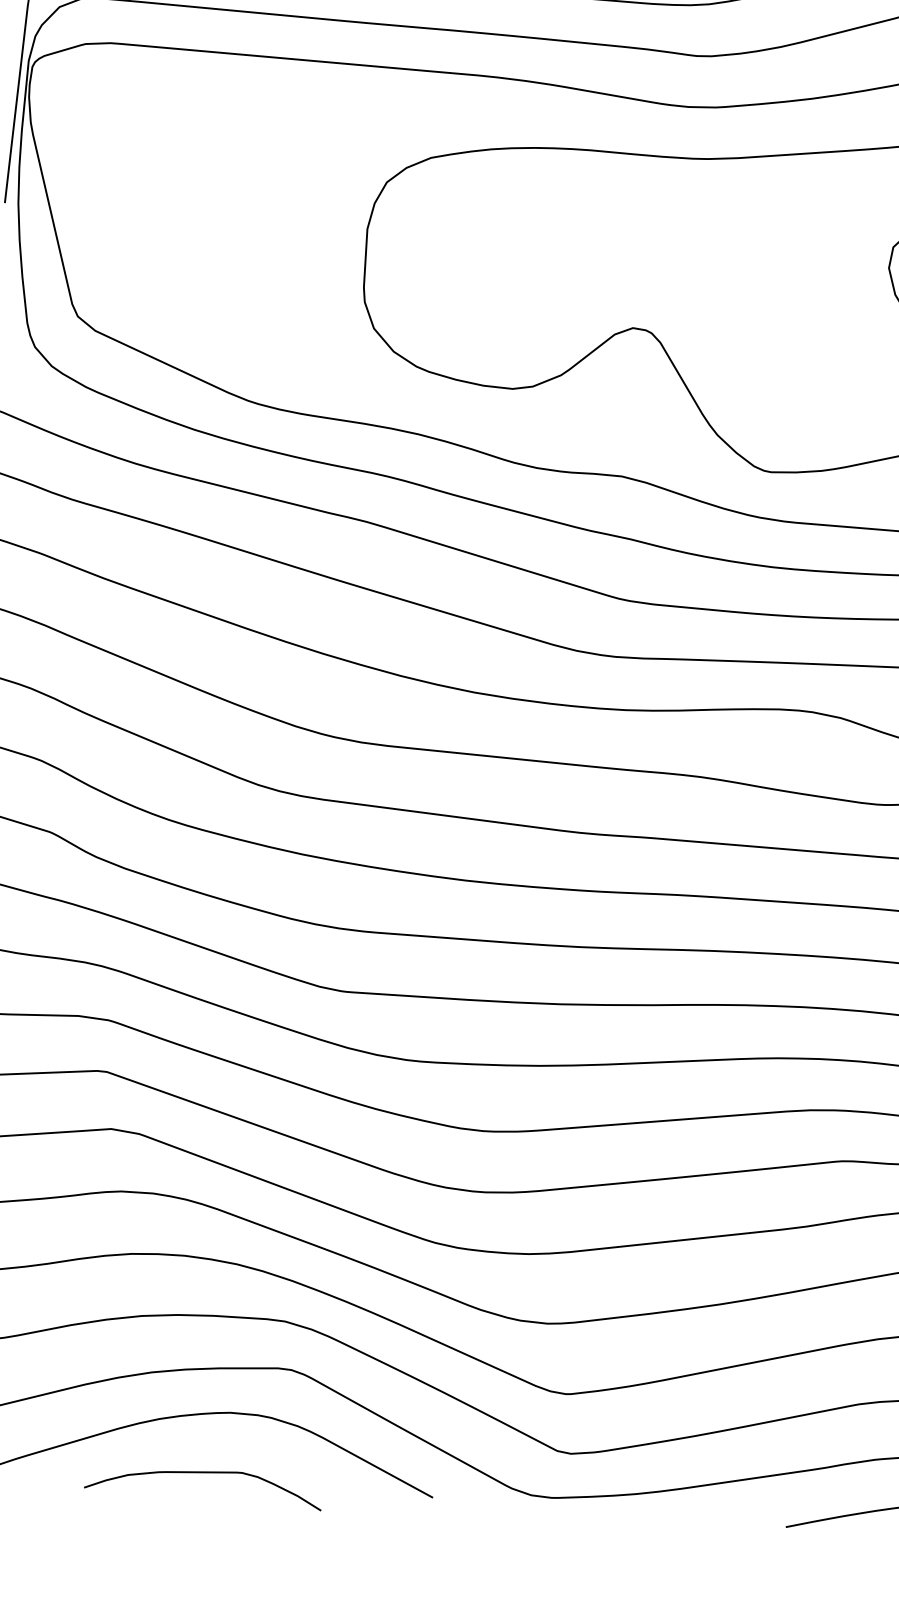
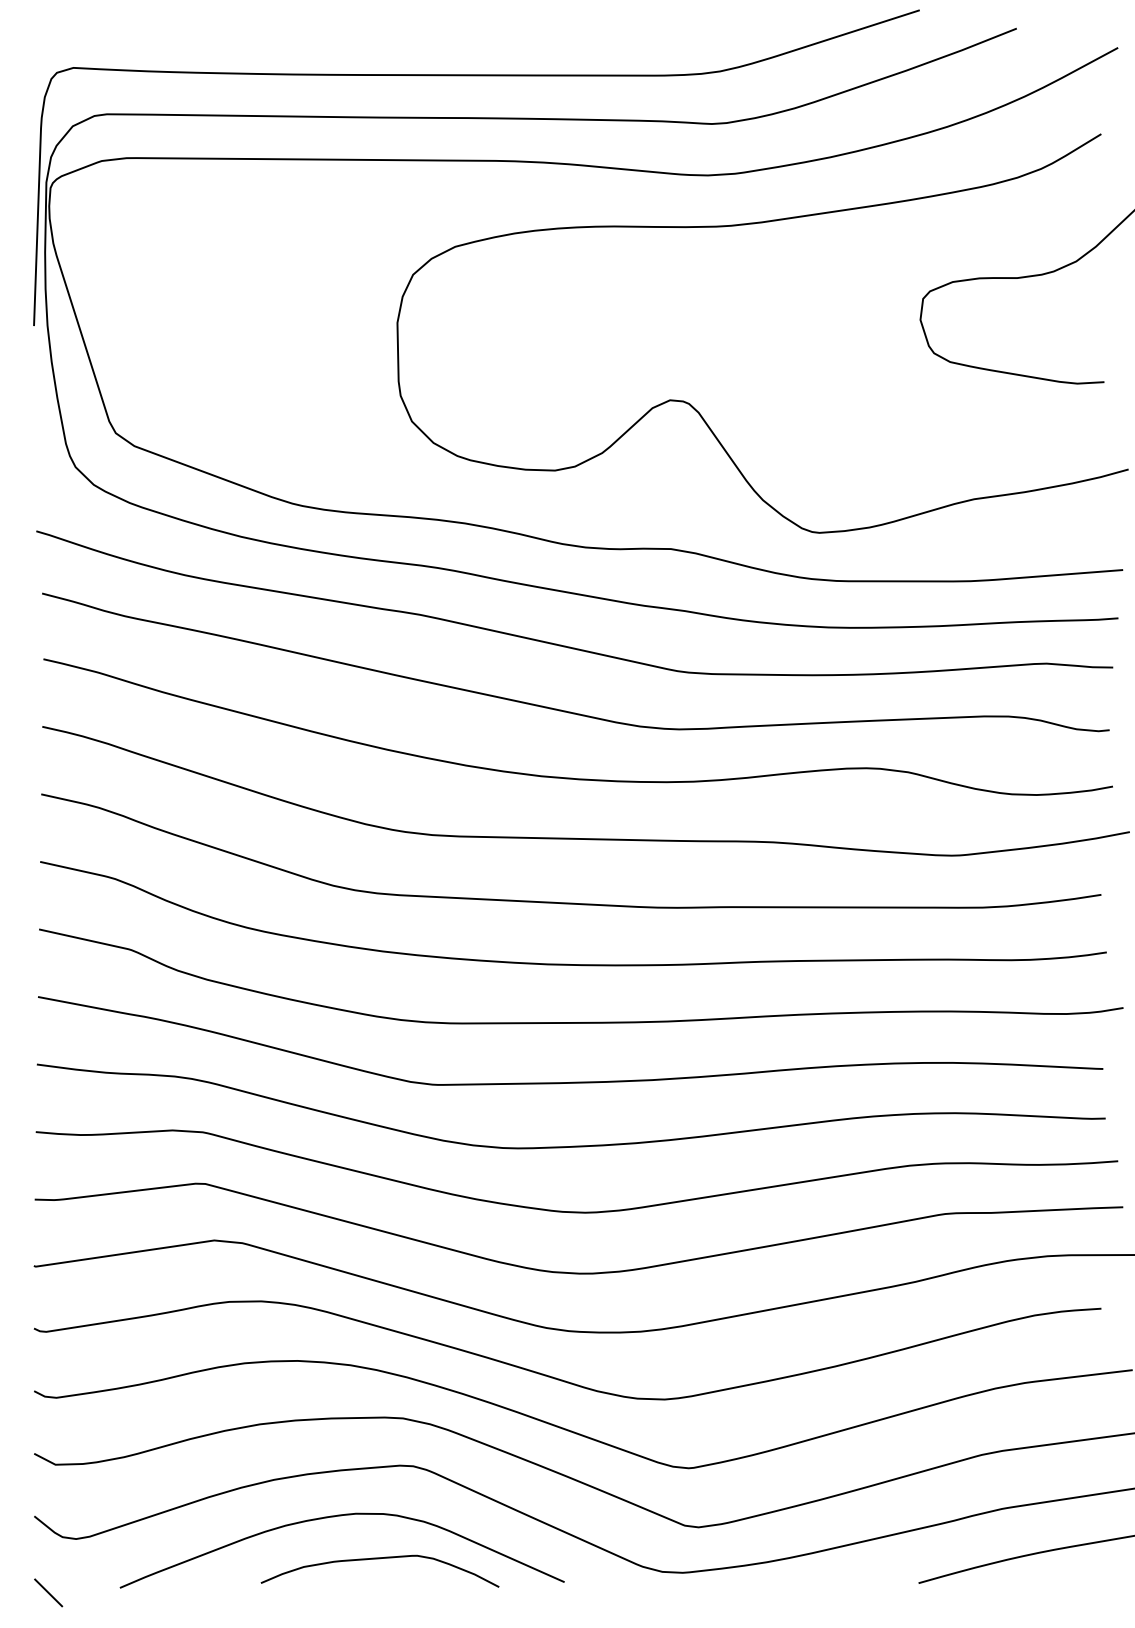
curve: (204, 1473) -> (379, 1559), moved

